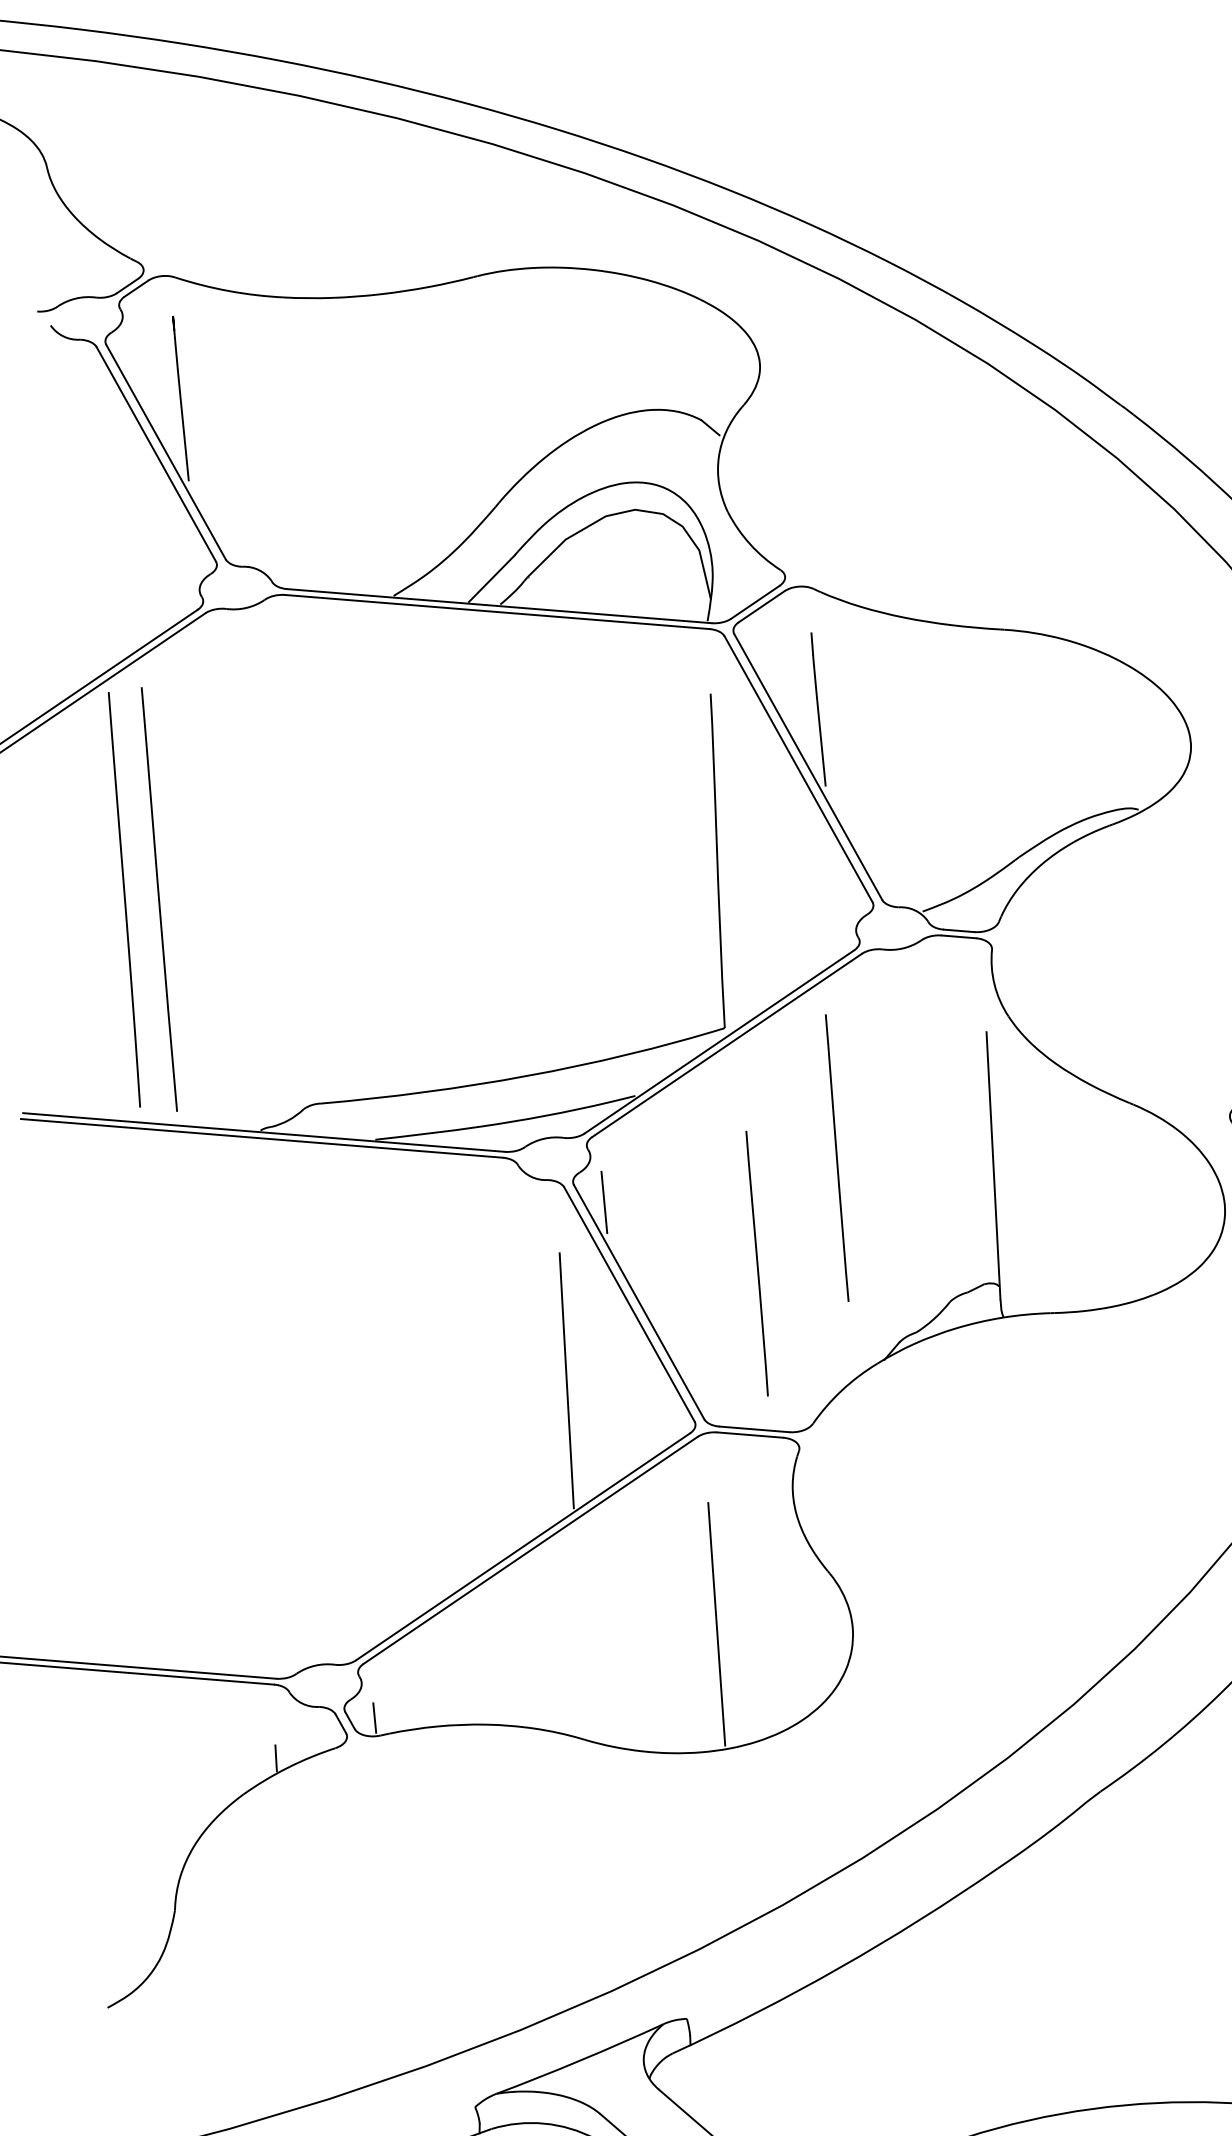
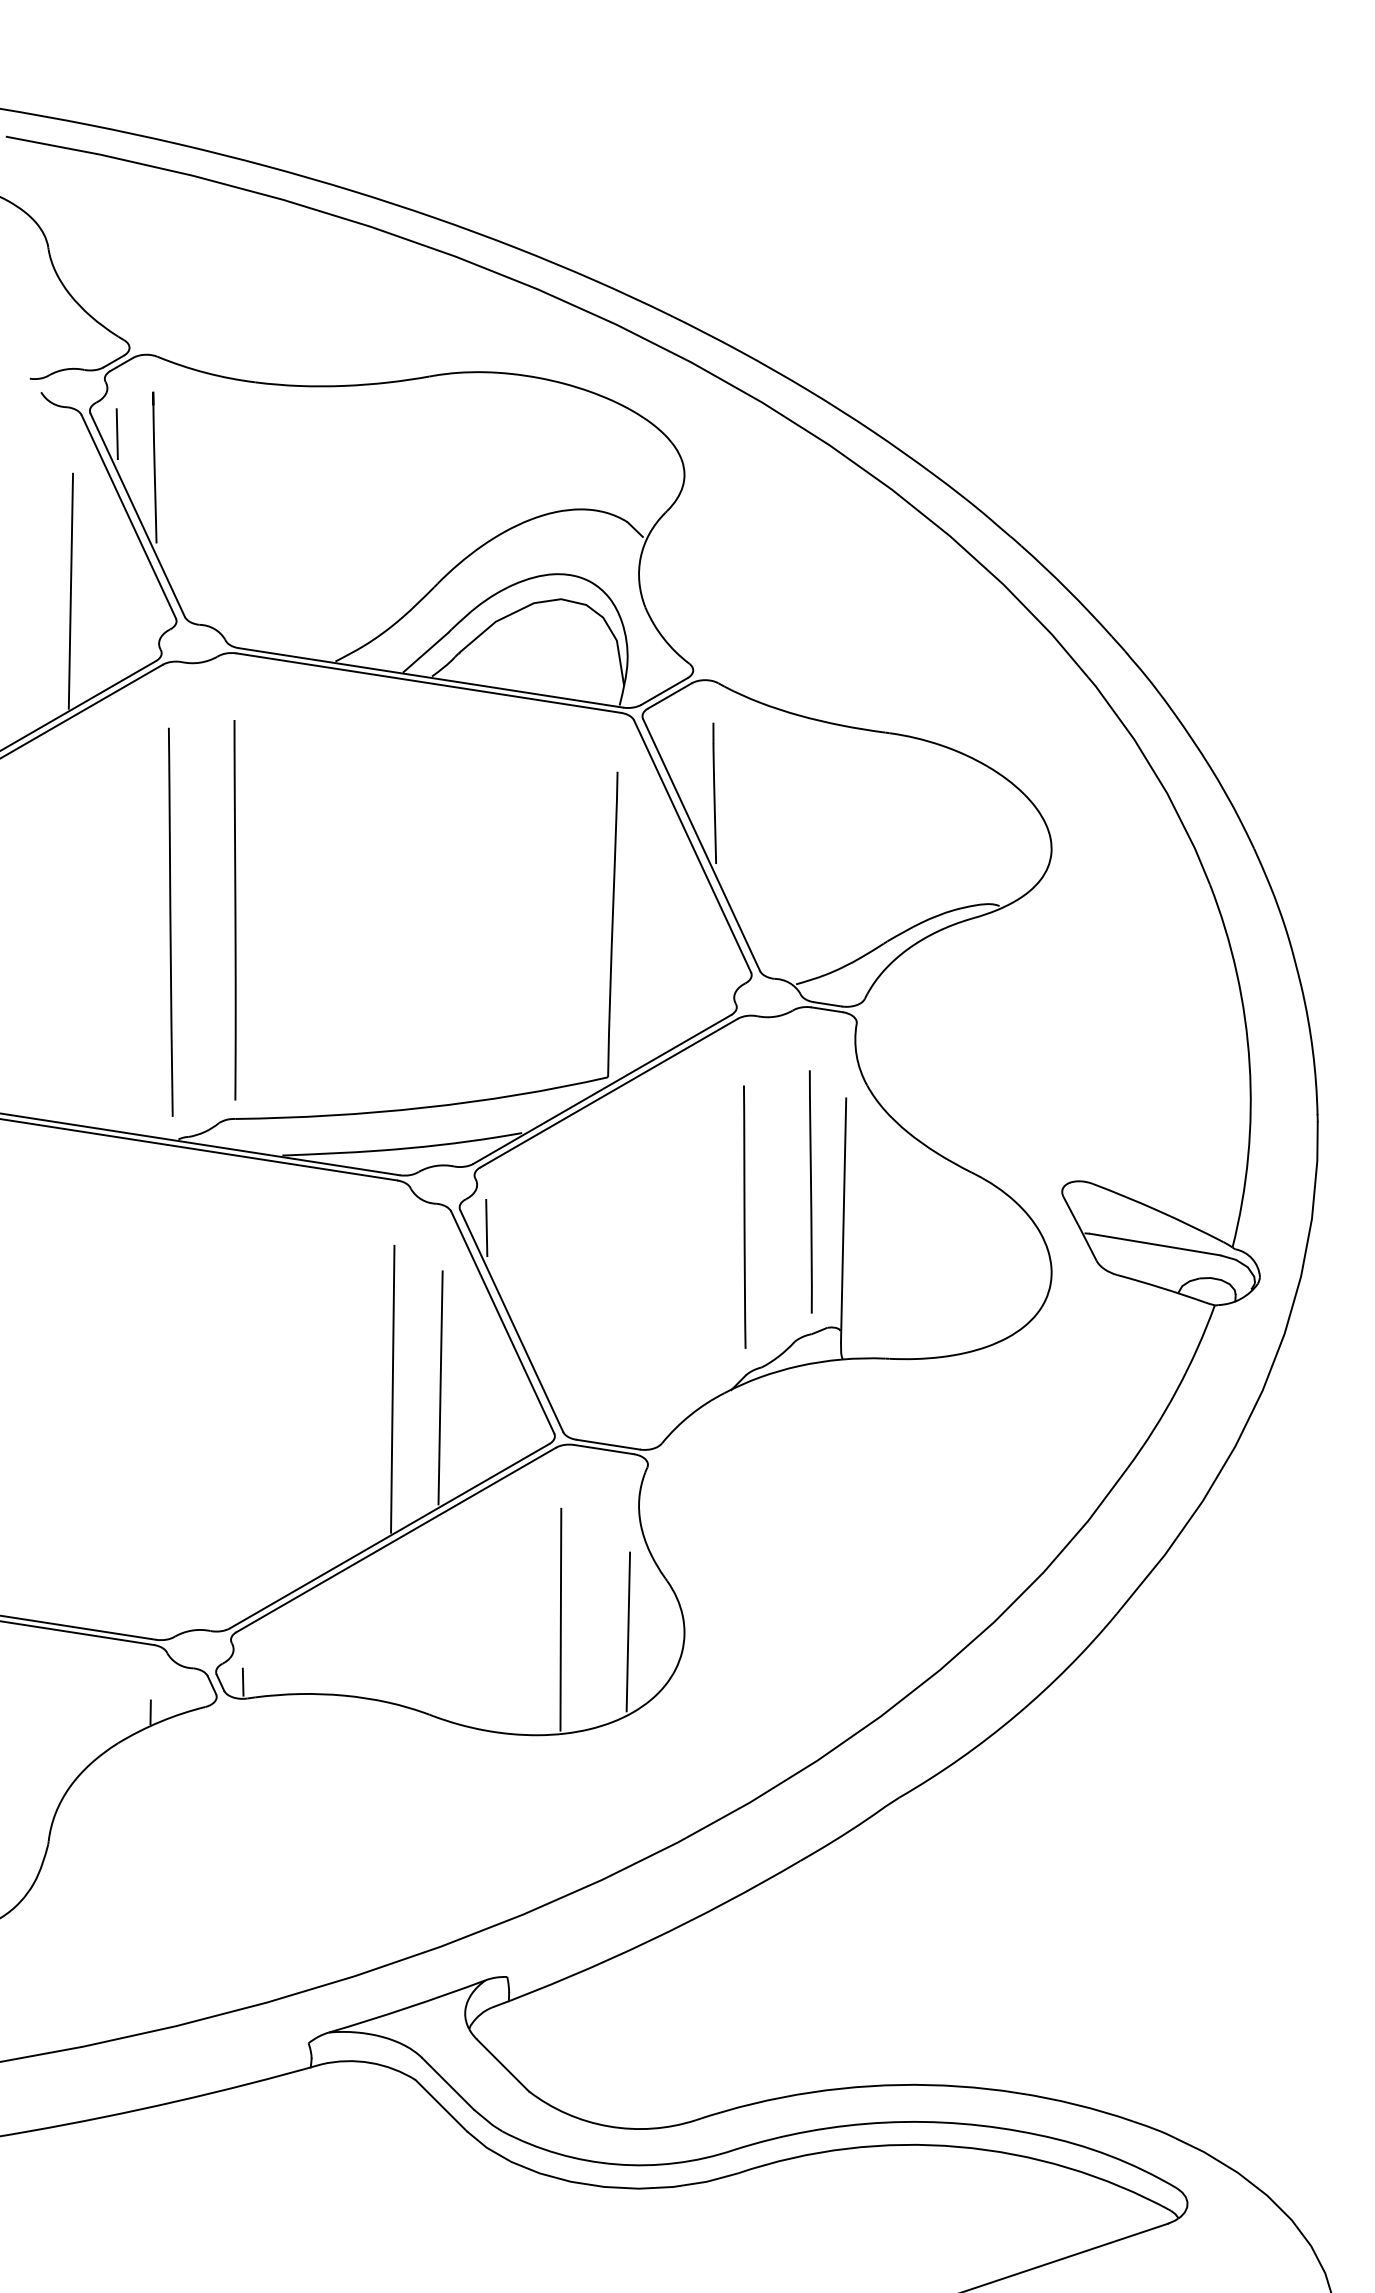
line: (136, 365) -> (116, 434), added
line: (98, 539) -> (70, 590), added
line: (159, 898) -> (170, 921), moved
line: (123, 900) -> (234, 910), moved
line: (836, 1157) -> (744, 1216), moved
line: (756, 1263) -> (810, 1191), moved
line: (514, 1385) -> (392, 1388), added
line: (791, 1631) -> (628, 1631), added

